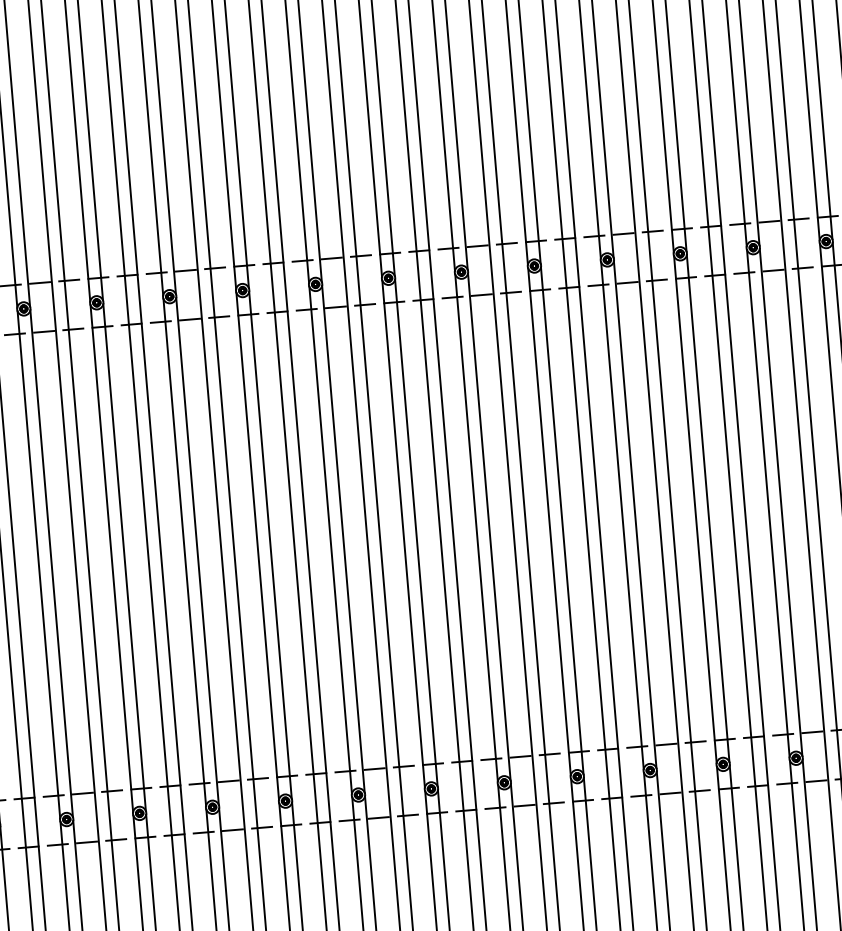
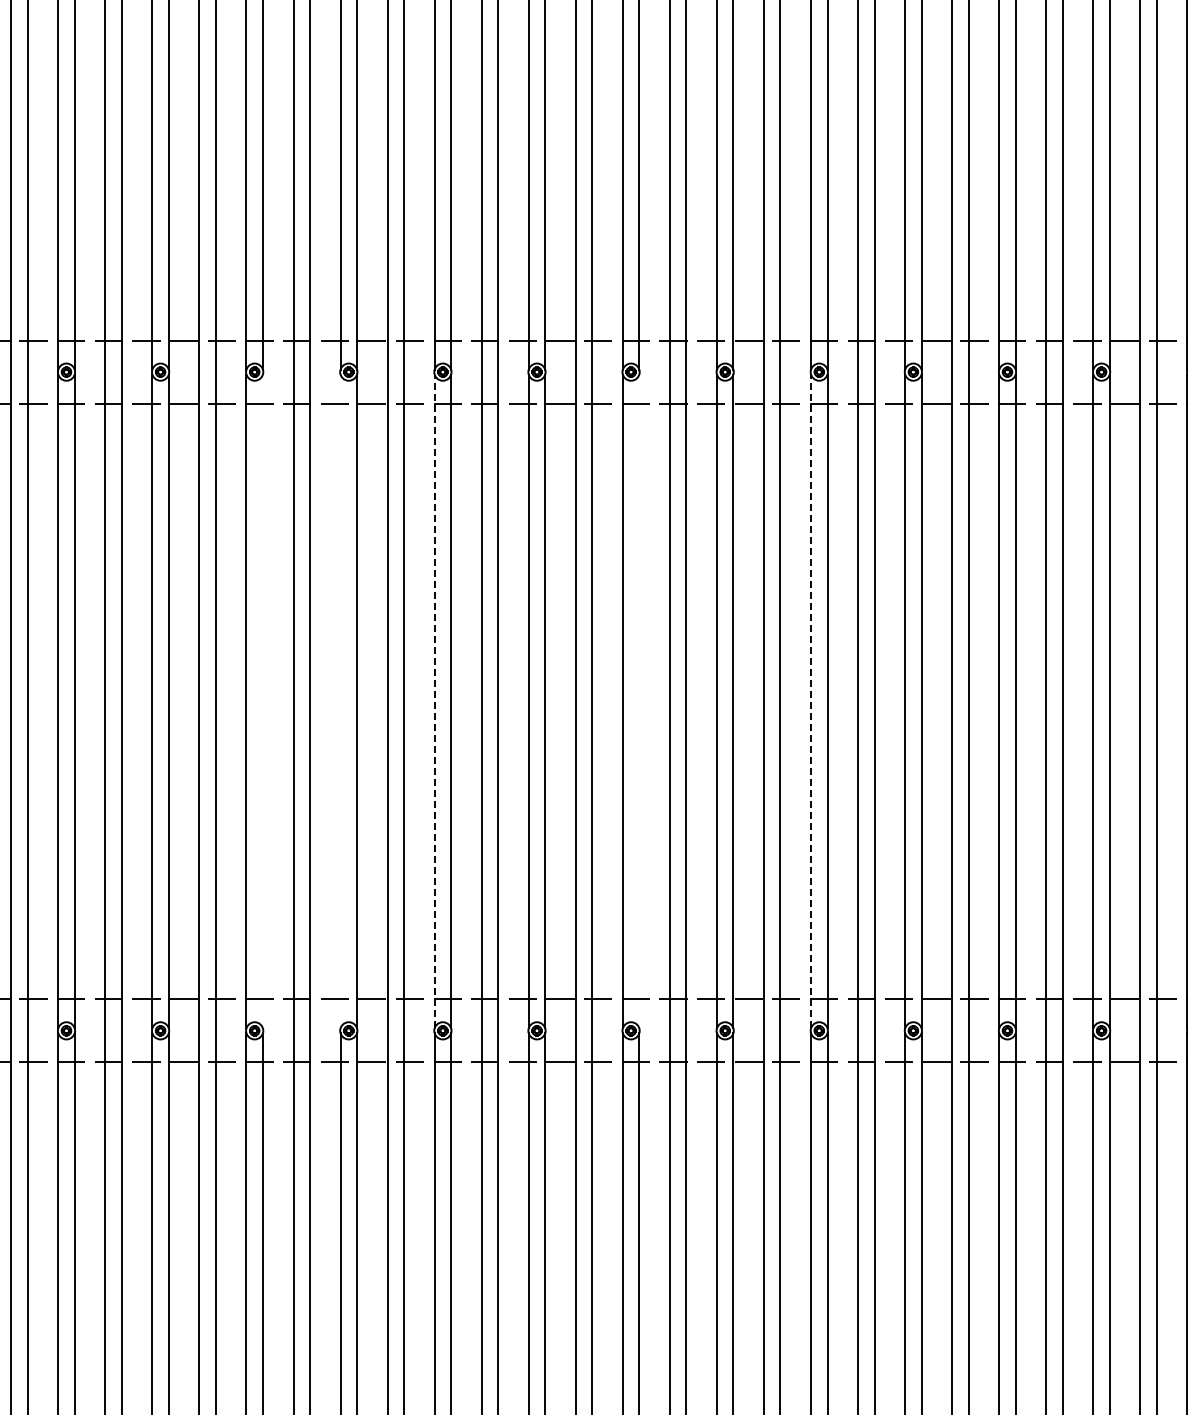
line: (549, 521) -> (811, 701), solid -> dashed
line: (416, 533) -> (639, 701), removed
line: (257, 546) -> (434, 701), solid -> dashed
line: (184, 552) -> (340, 701), removed
line: (124, 557) -> (262, 701), removed

